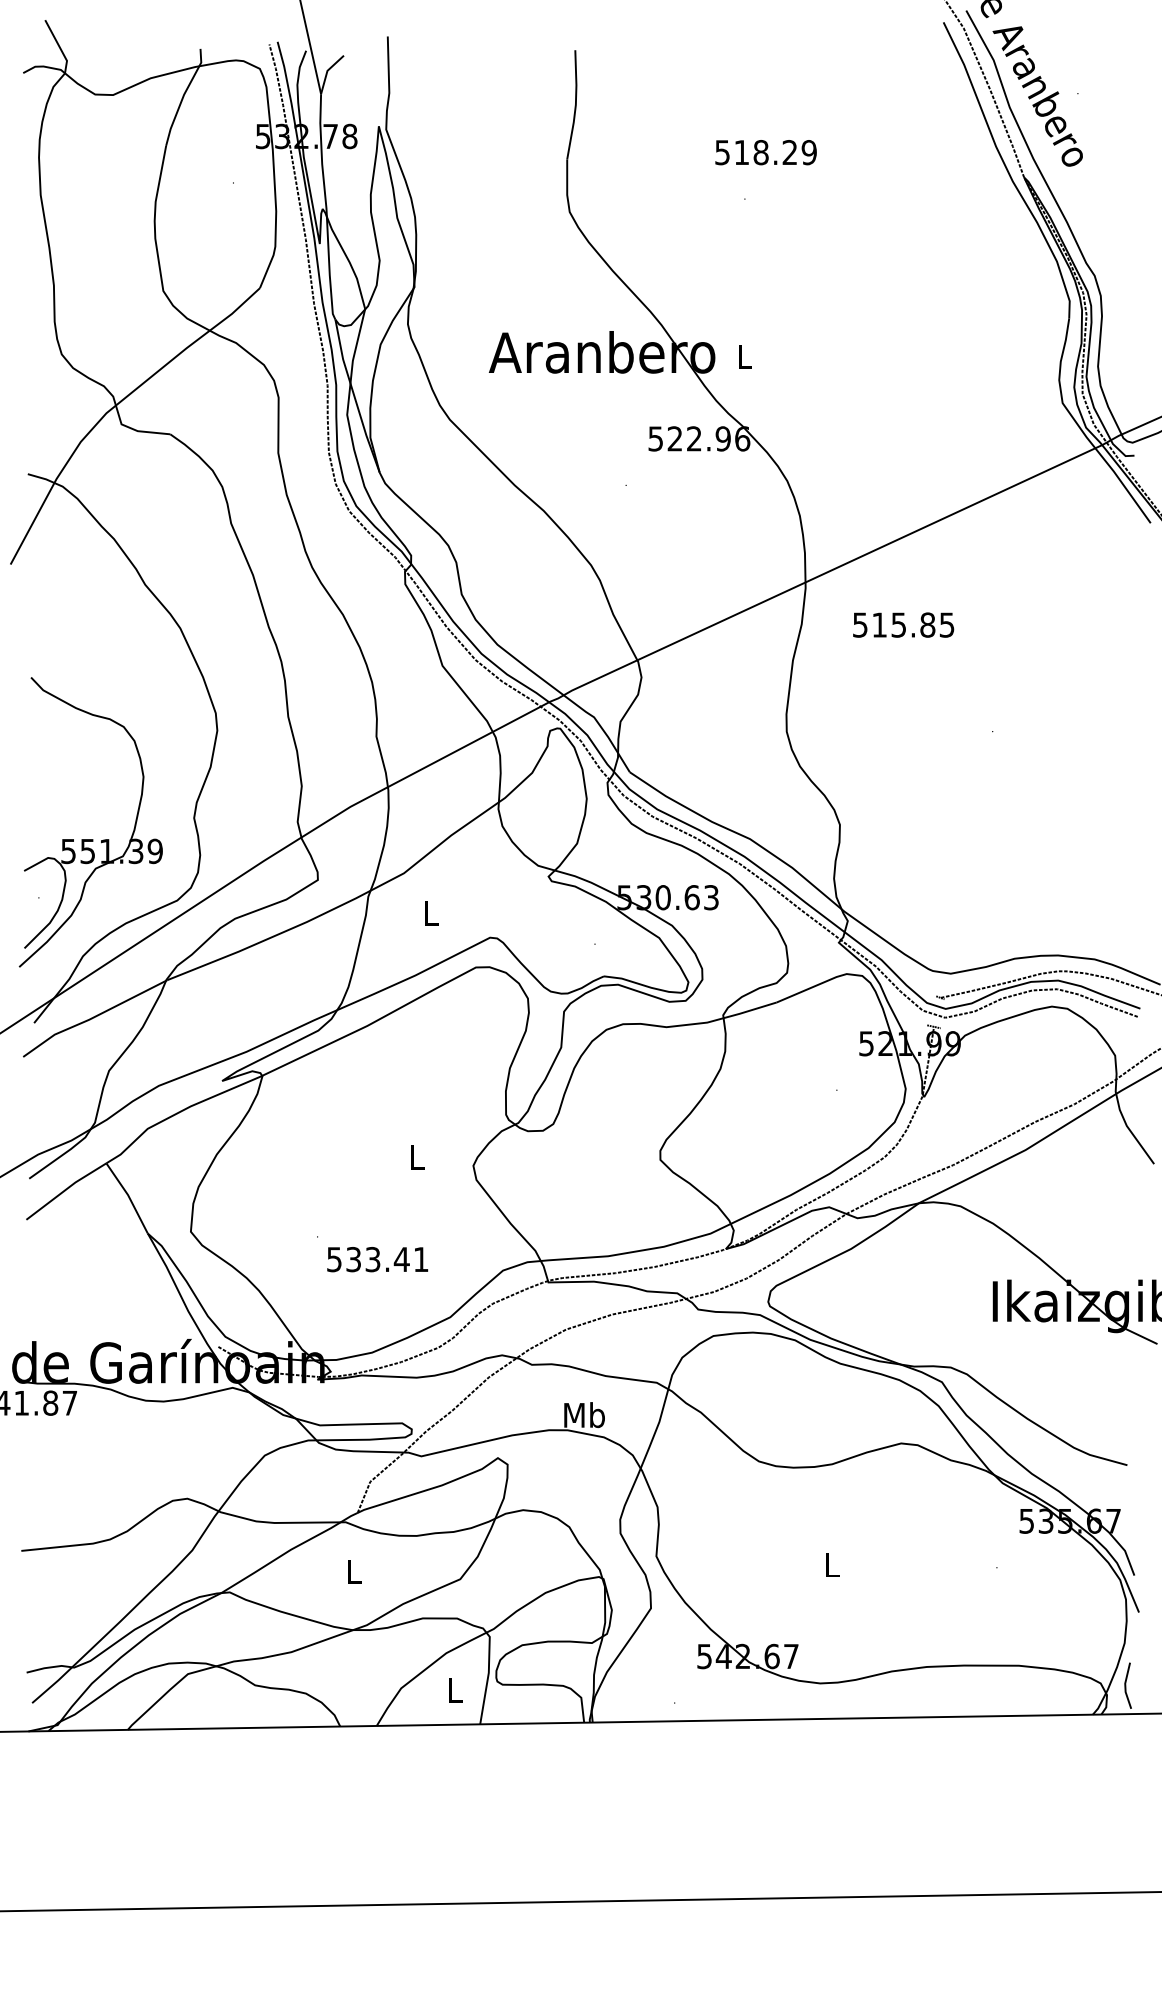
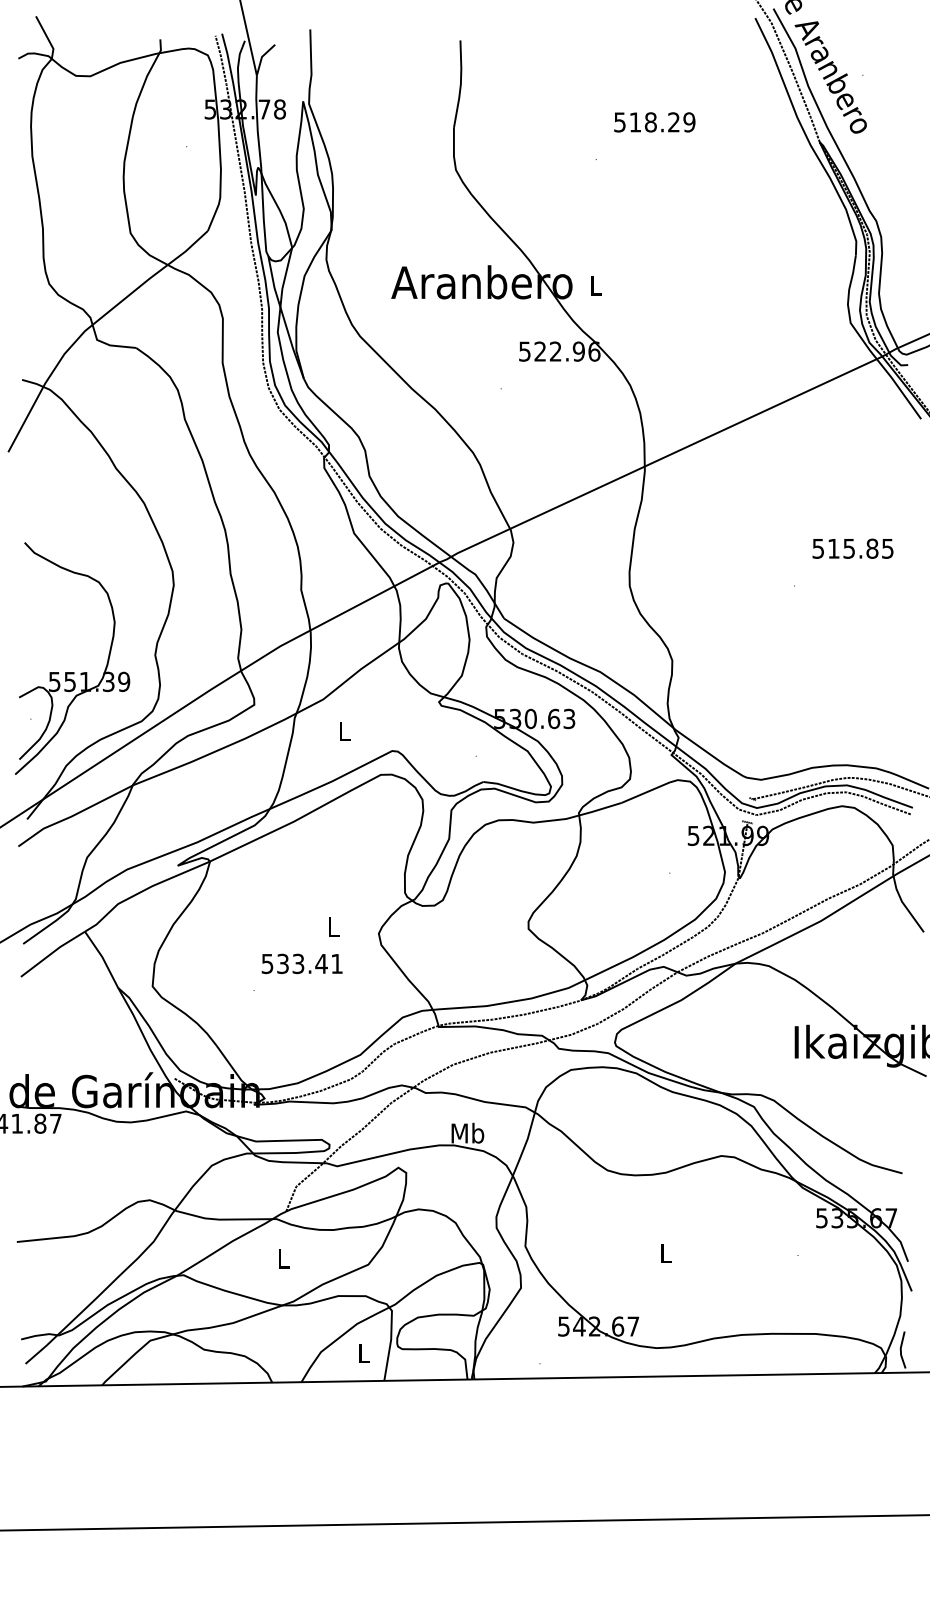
text: (765, 152) -> (654, 122), moved
text: (903, 624) -> (852, 548), moved
text: (377, 1259) -> (302, 963), moved

